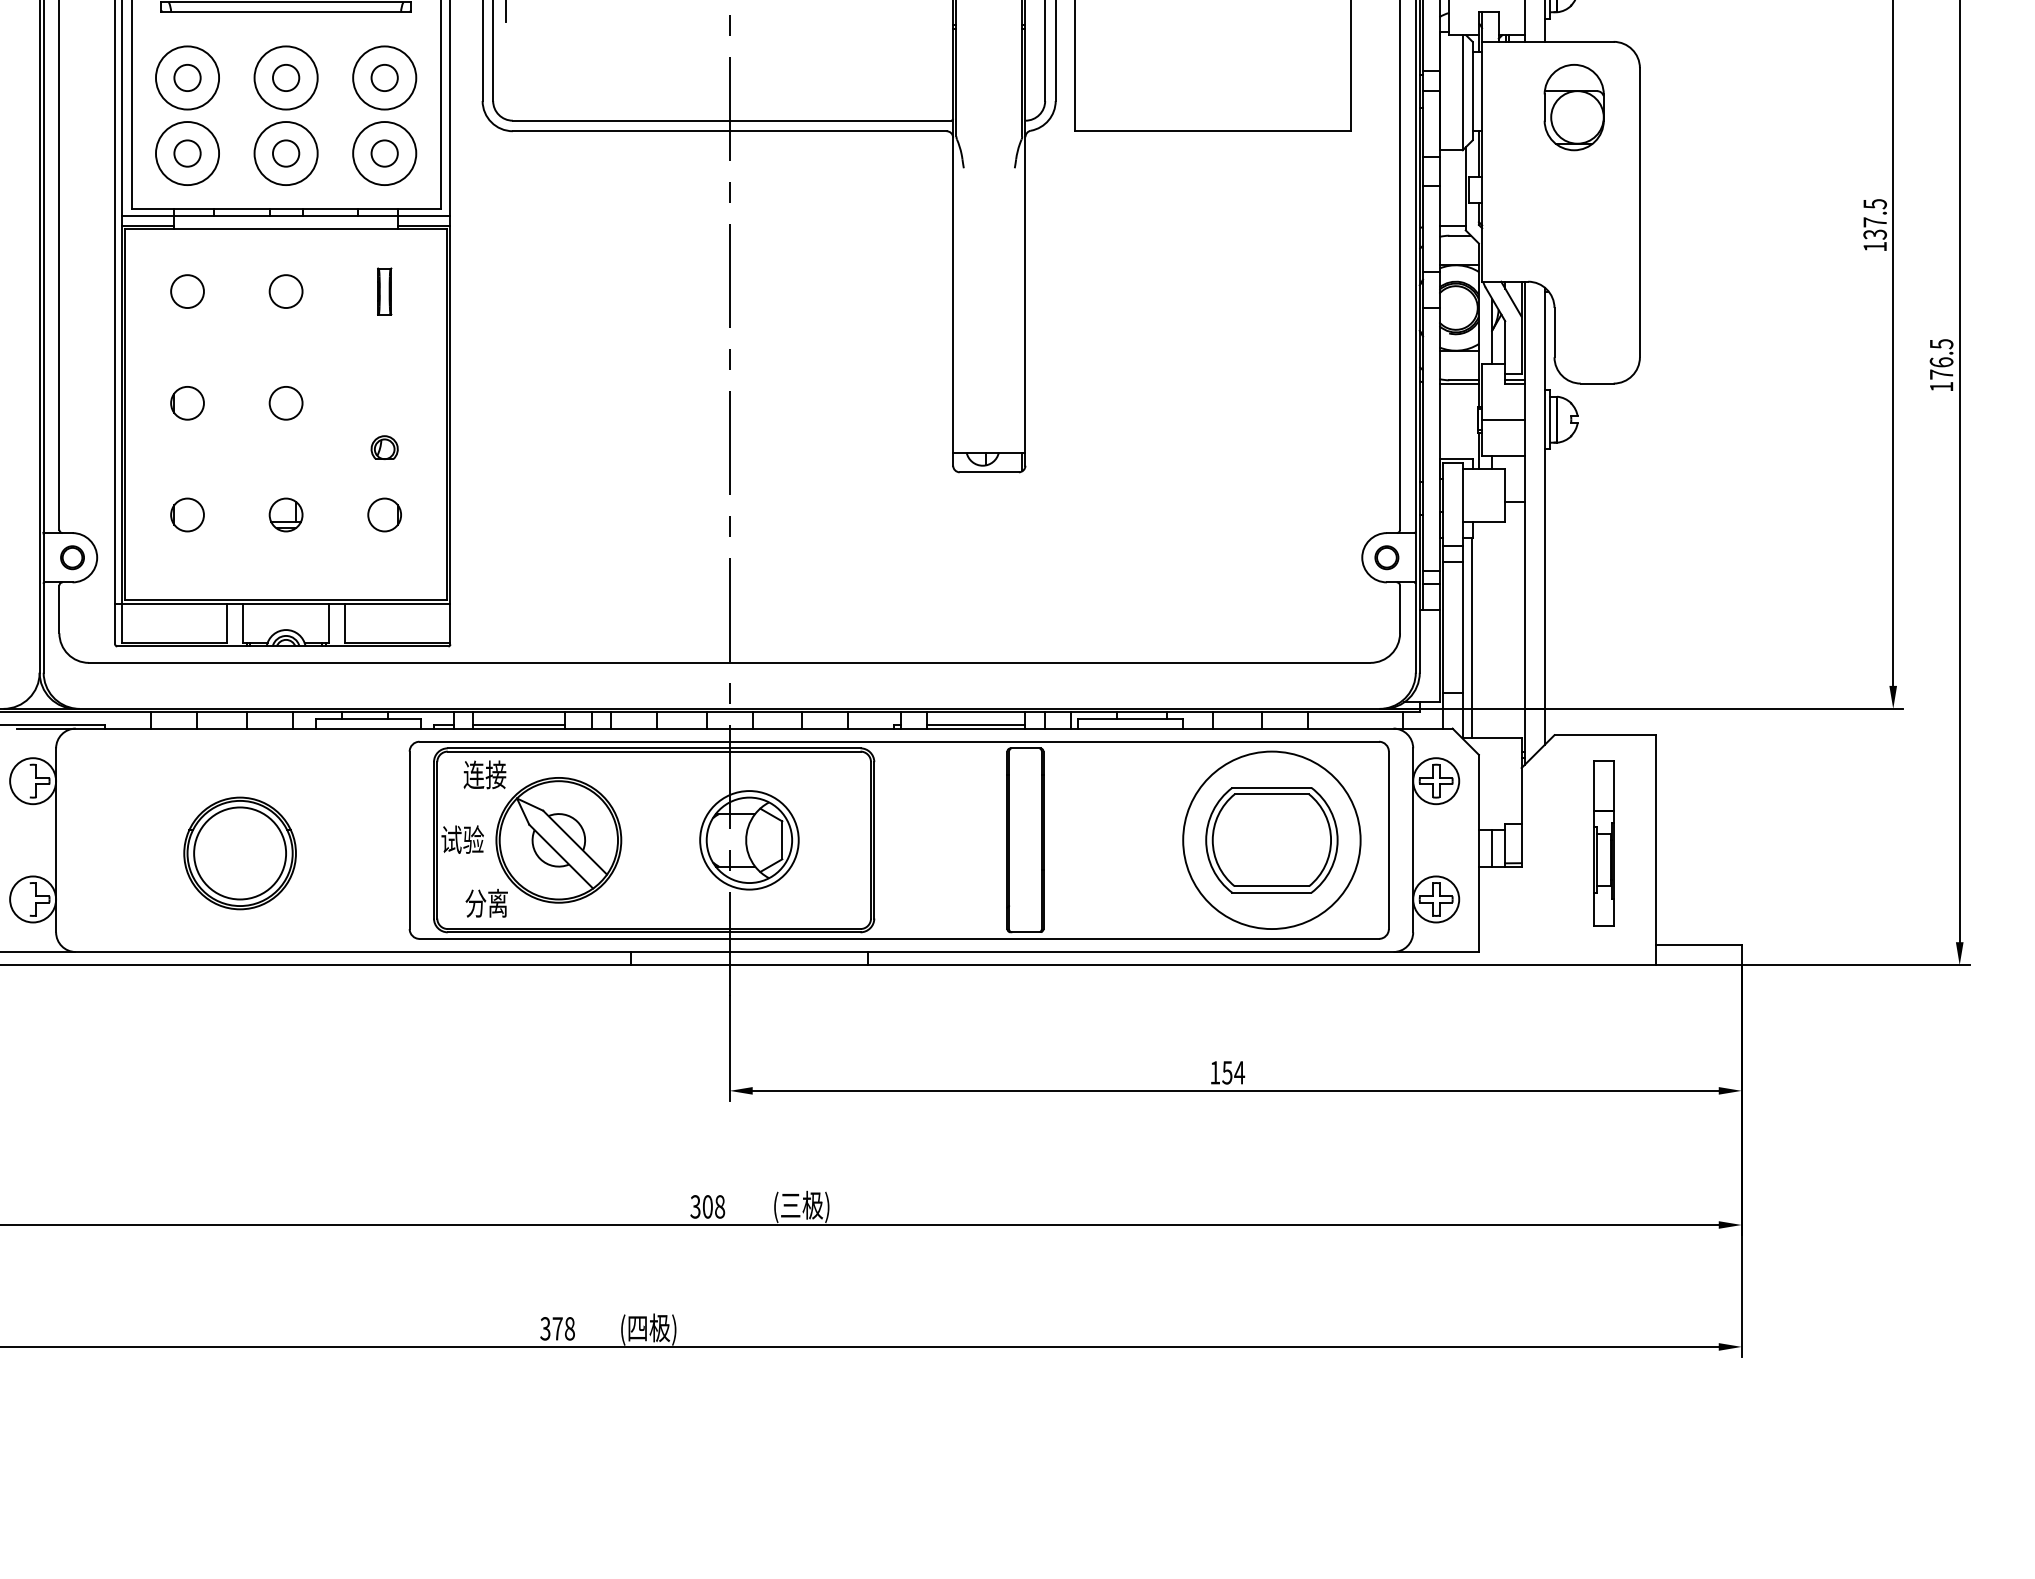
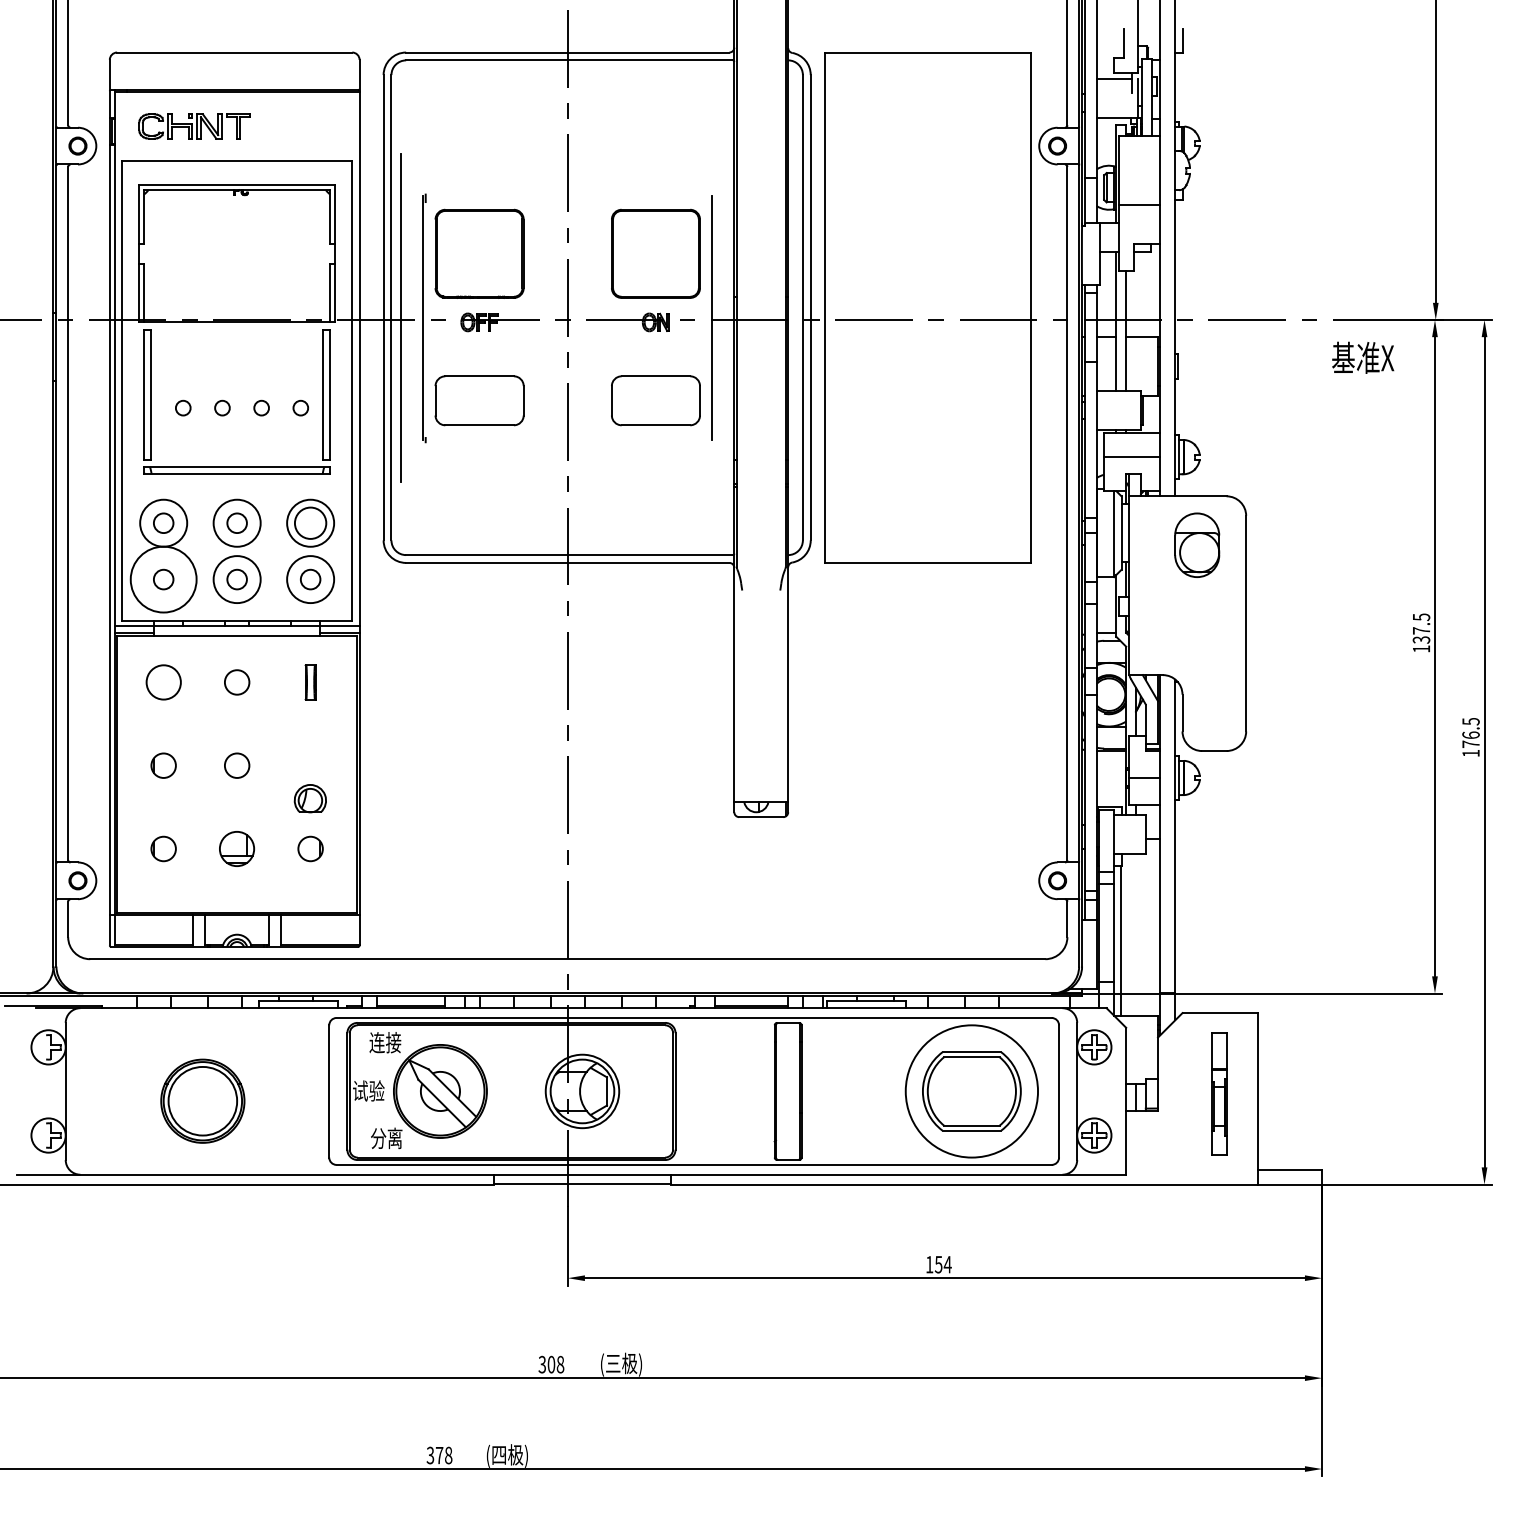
circle: (384, 78) -> (310, 523), size x1.6
circle: (187, 153) -> (163, 579), size x1.4
circle: (187, 291) -> (163, 682), size x1.4
part: (384, 447) -> (310, 798), size x1.6
part: (286, 514) -> (237, 848), size x1.4

